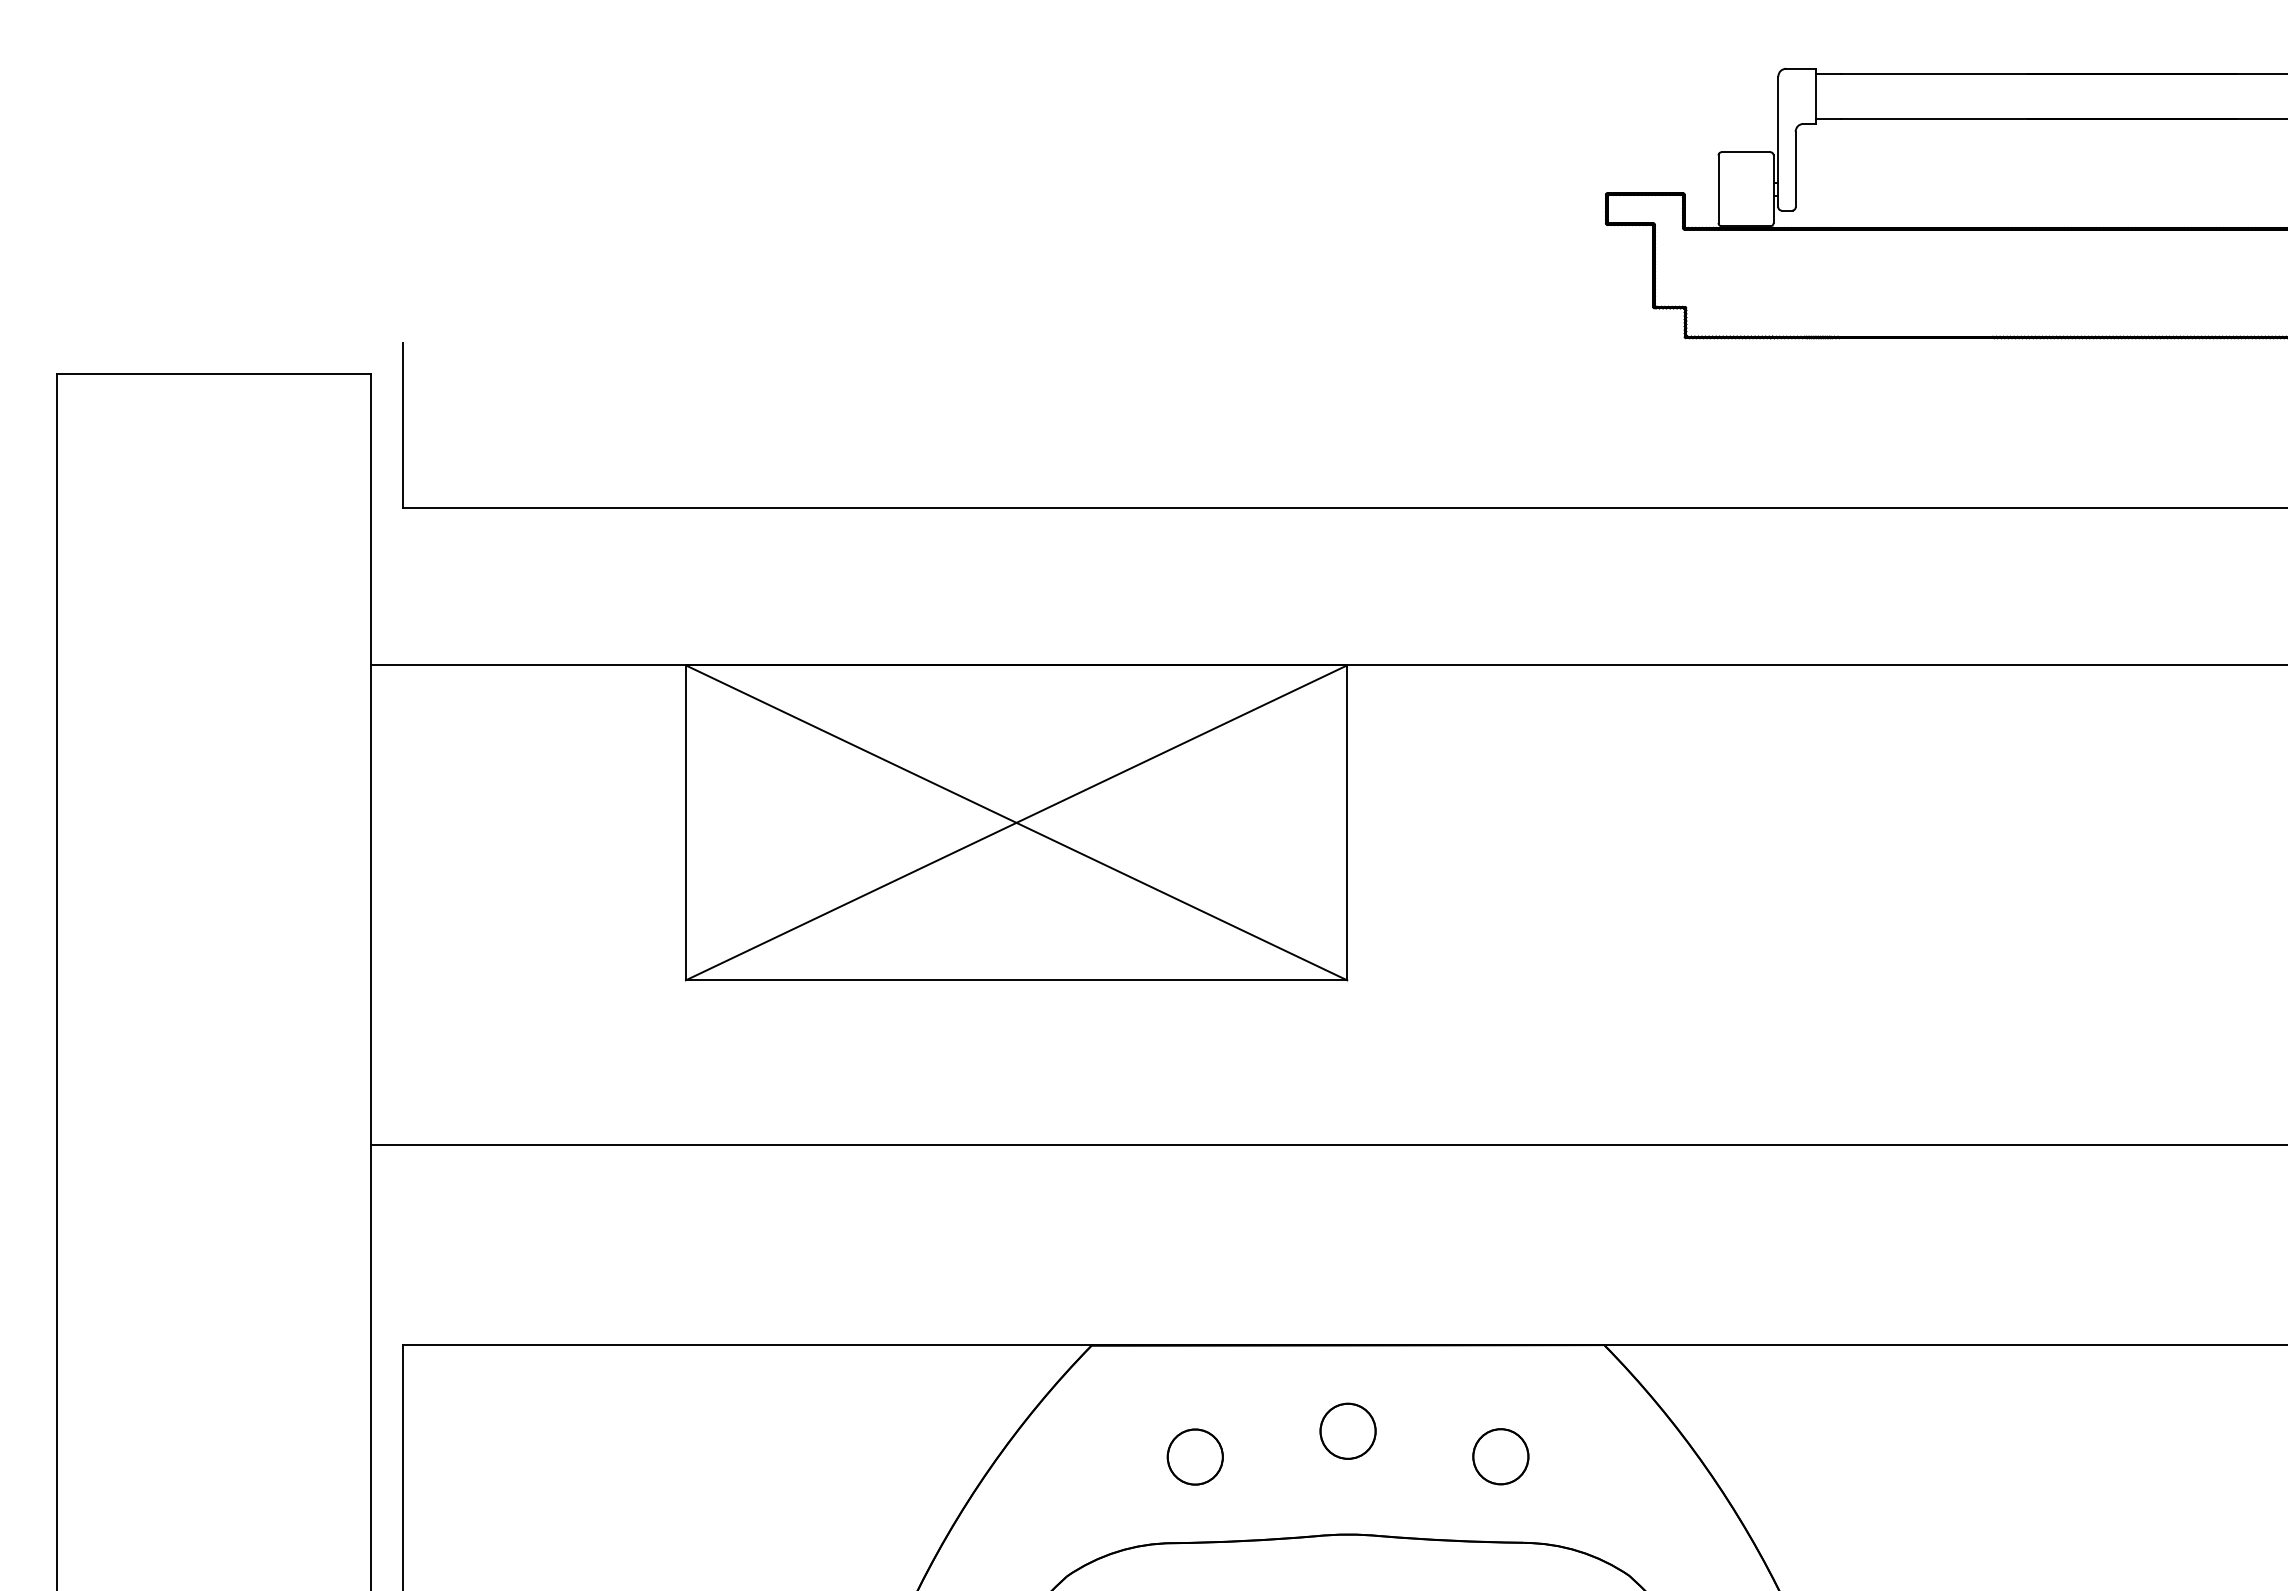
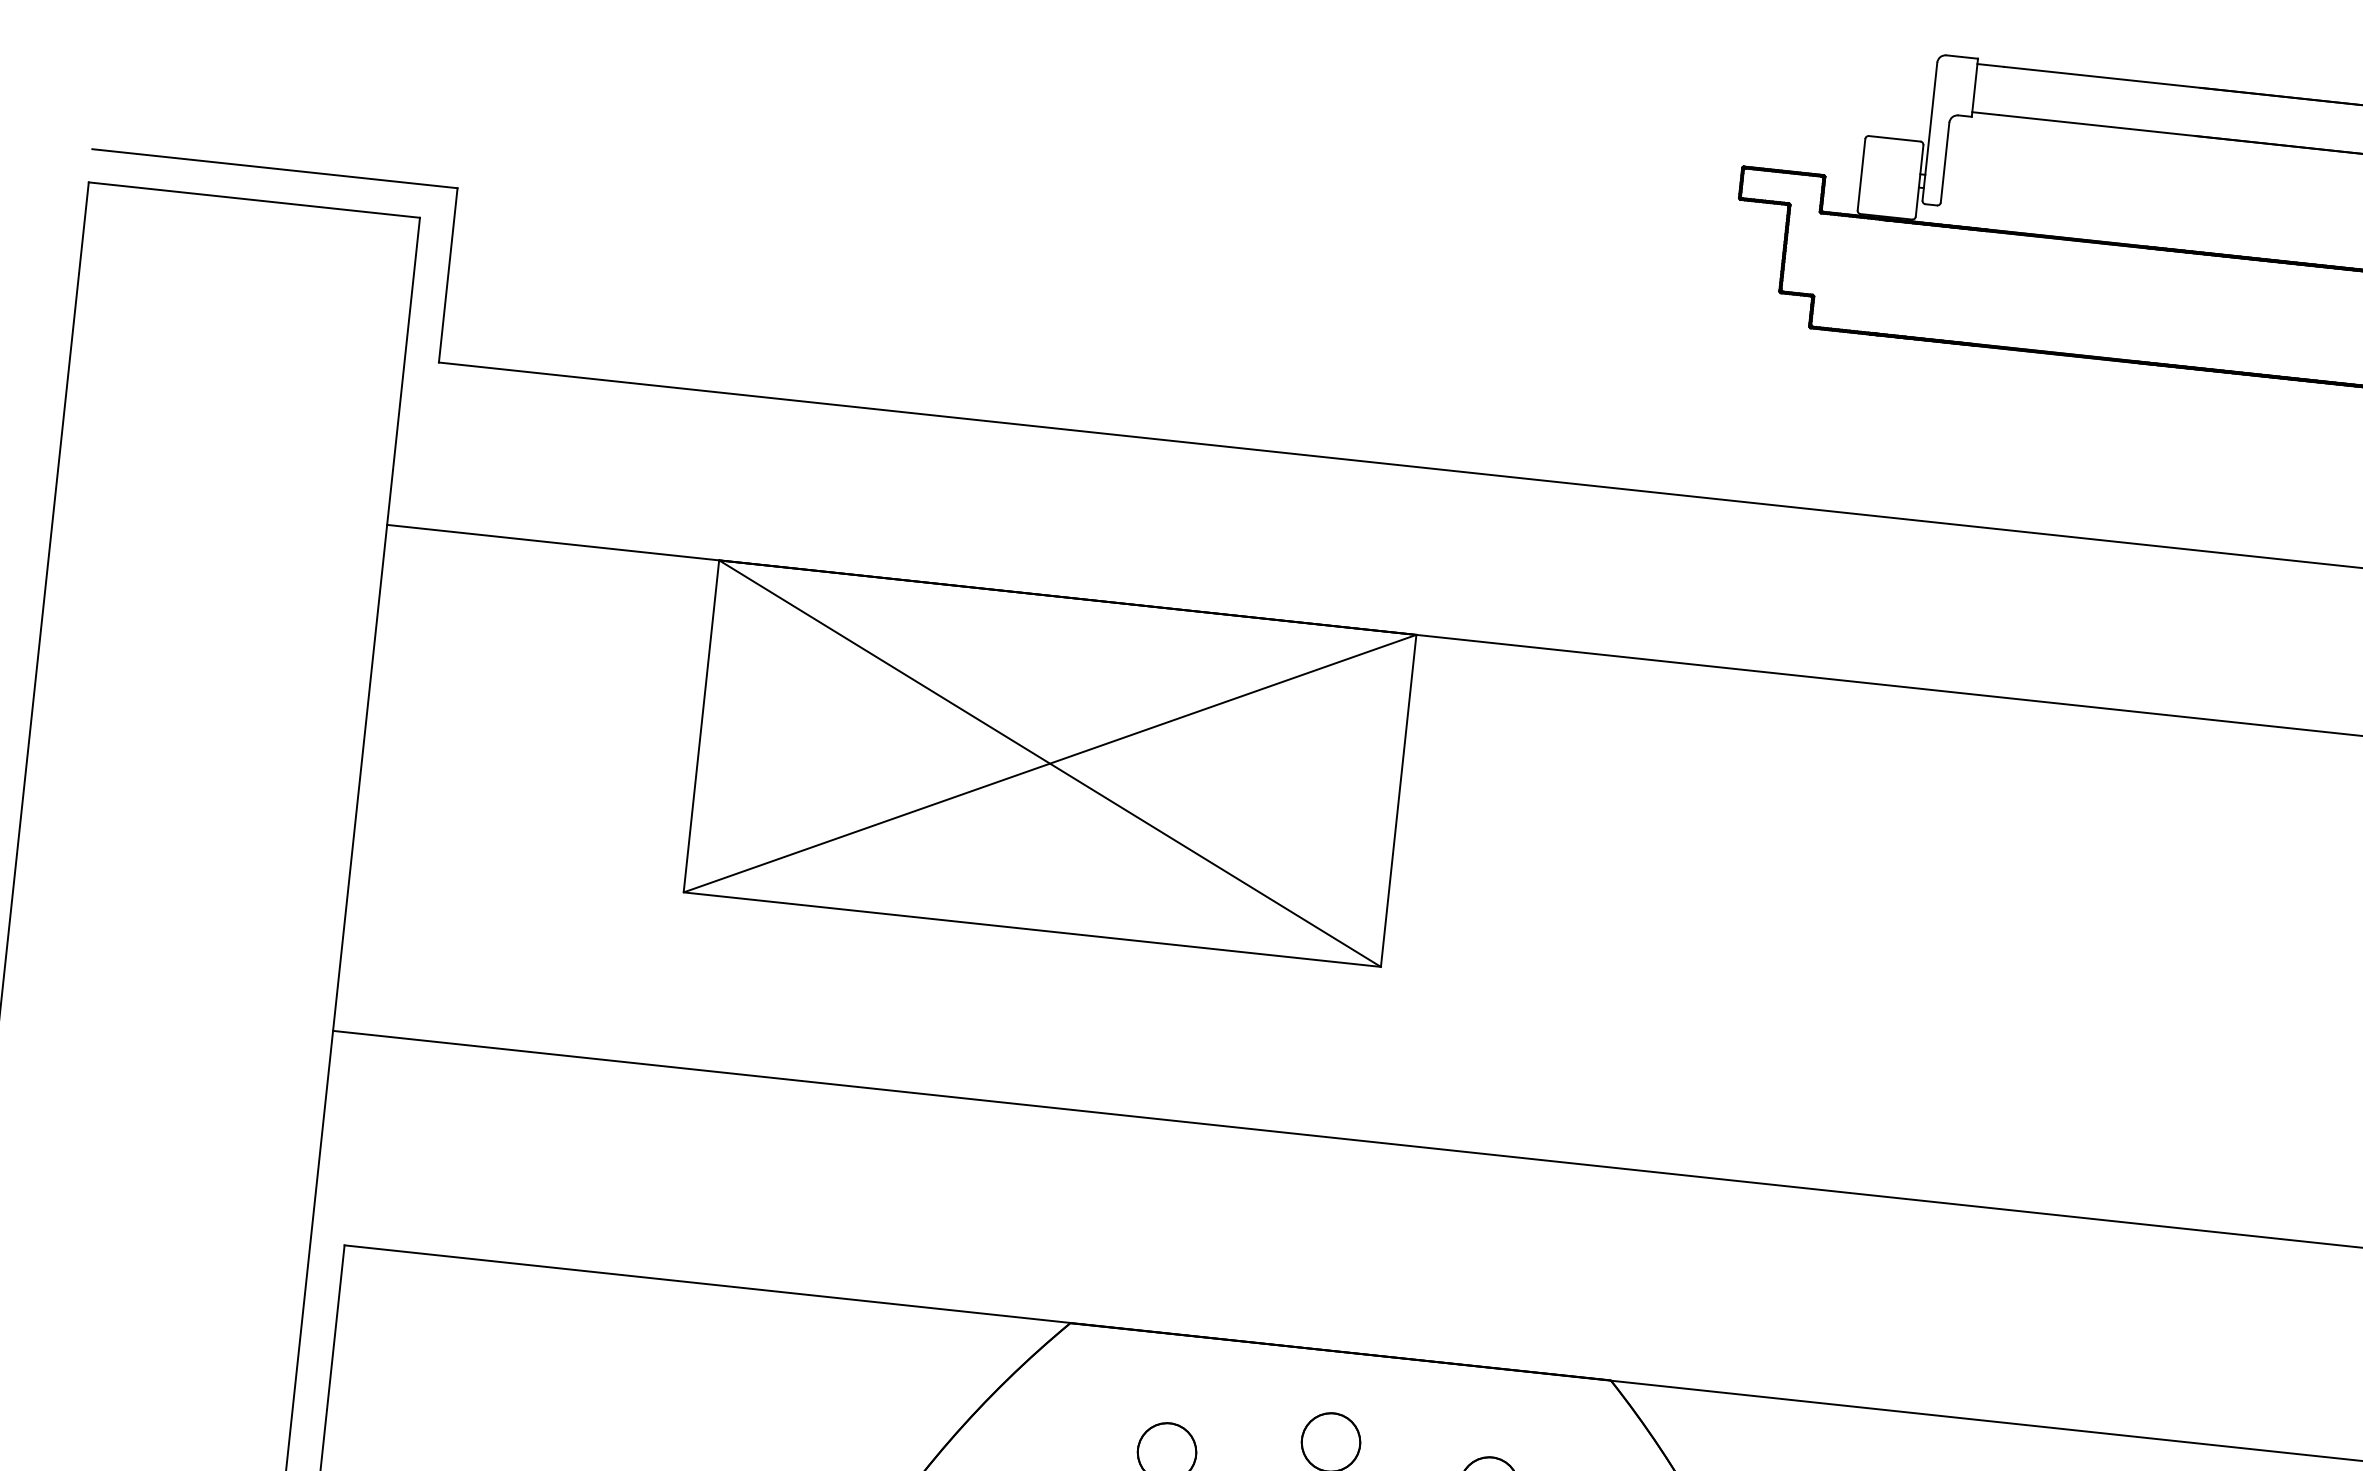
line: (229, 342) -> (274, 168), added

